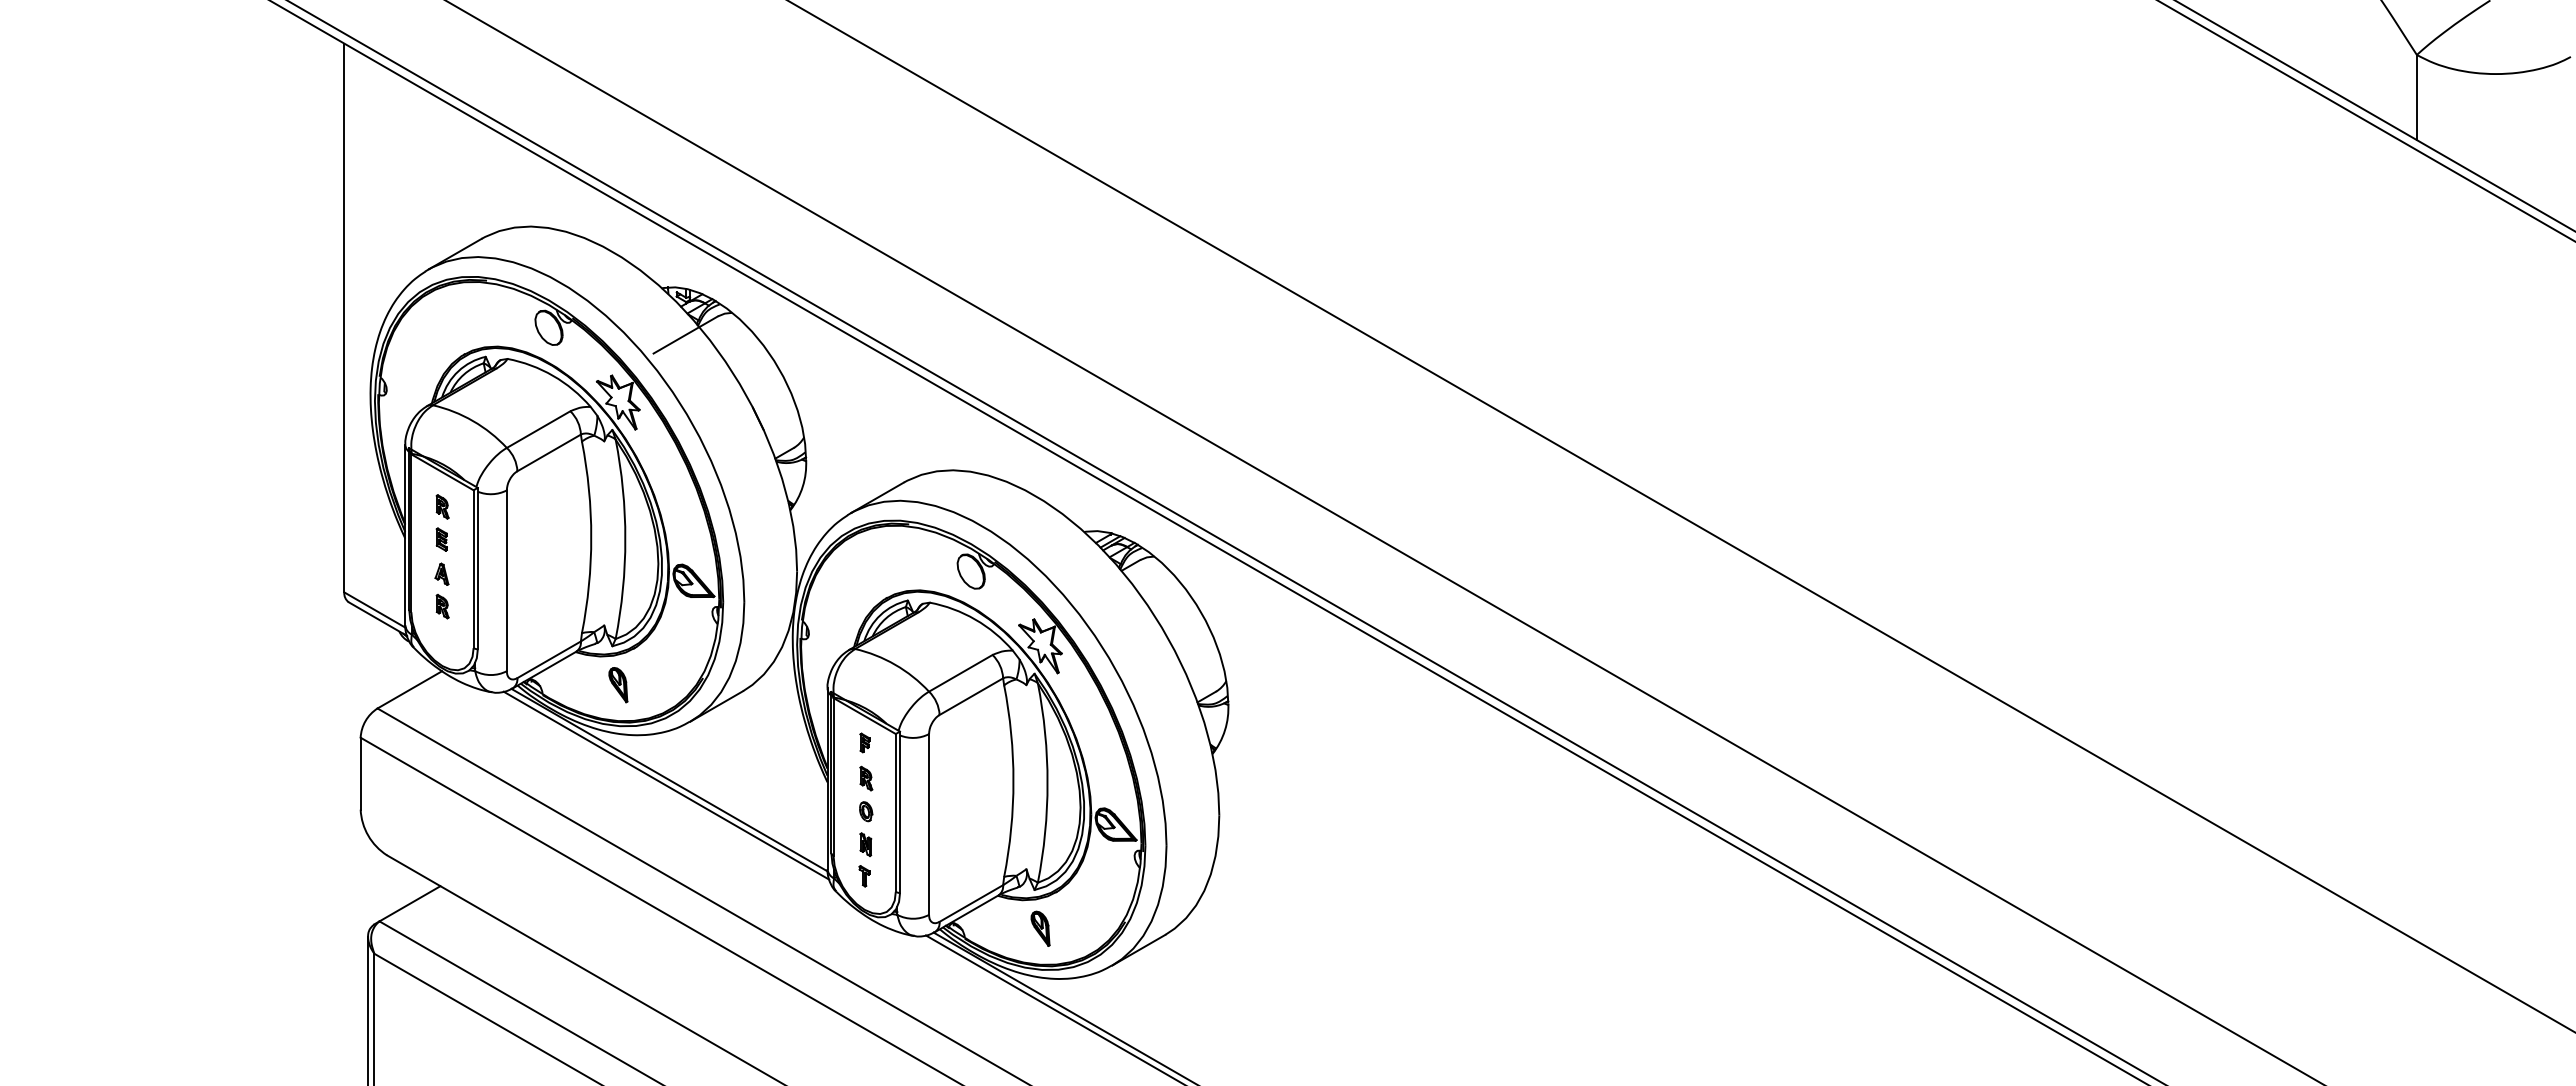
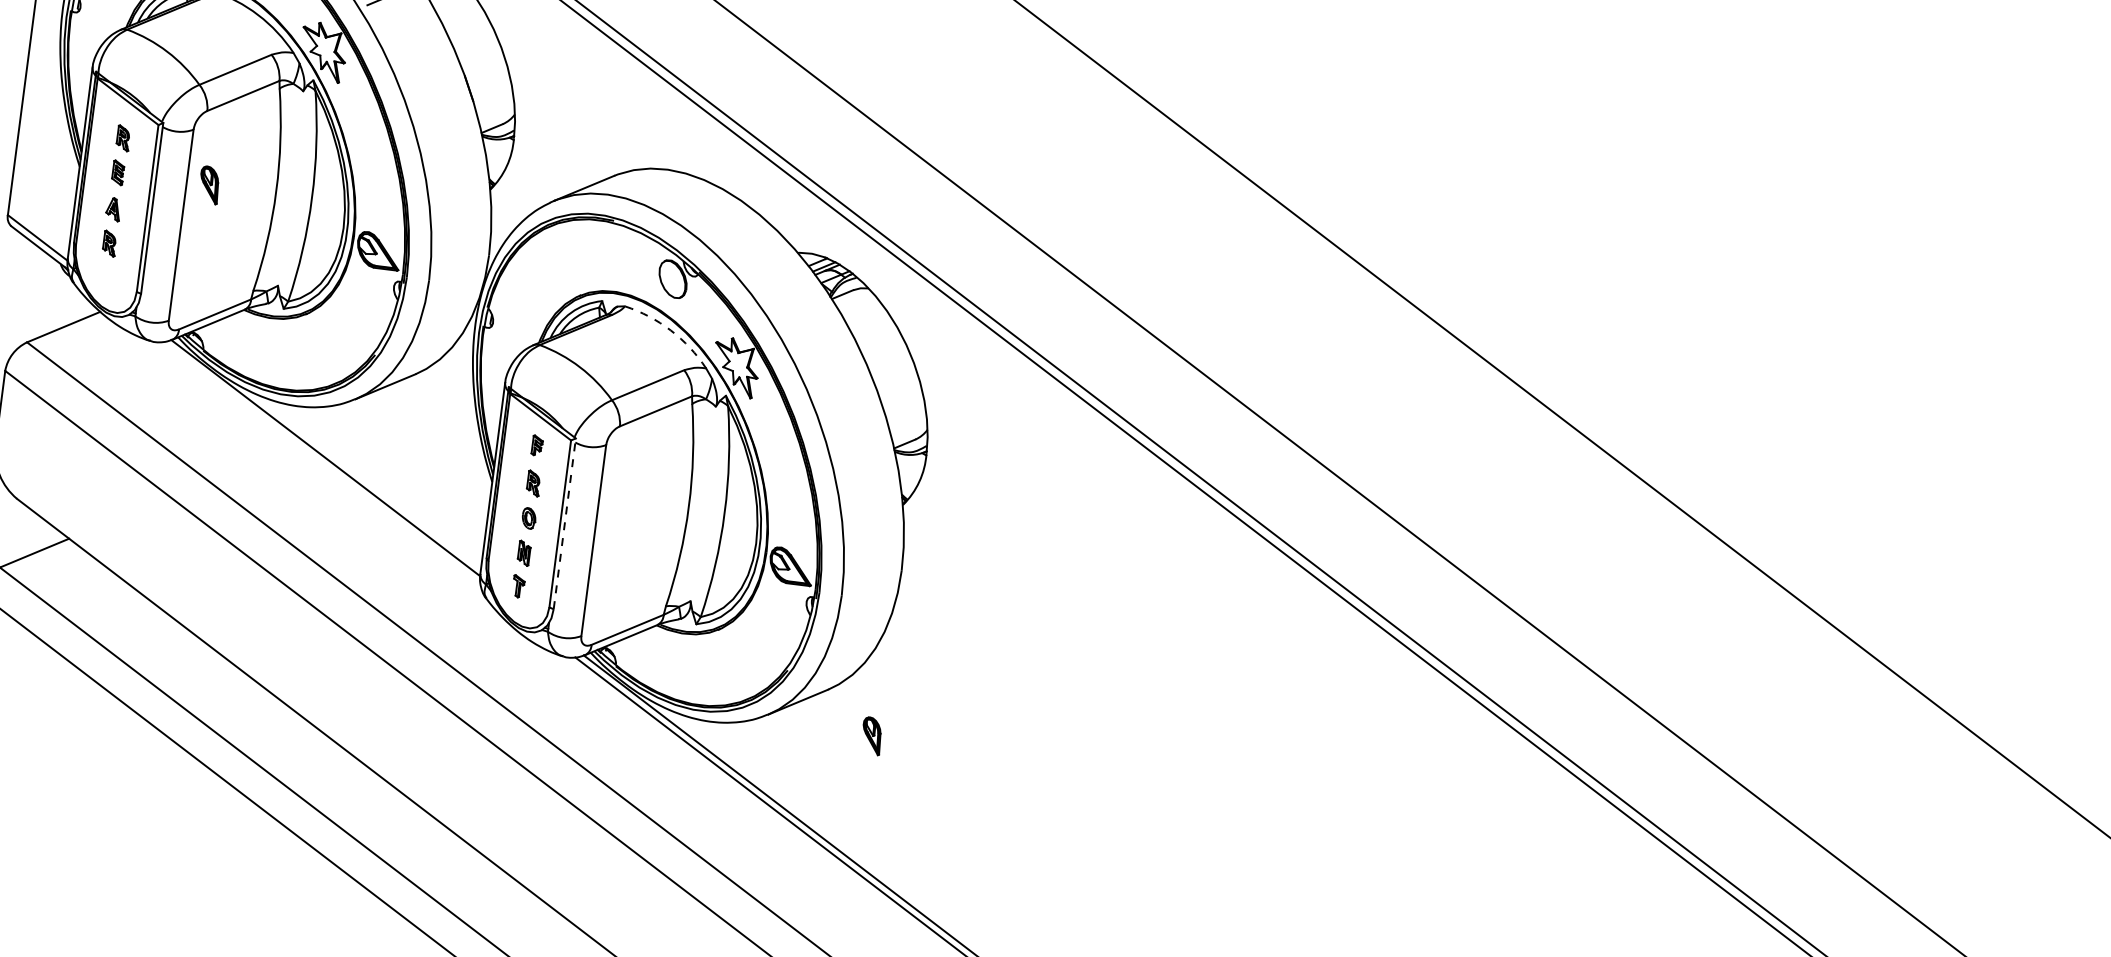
arc: (975, 619) -> (670, 330), solid -> dashed
part: (618, 685) -> (209, 185), moved
line: (666, 785) -> (321, 463), removed
line: (900, 812) -> (565, 523), solid -> dashed
part: (1040, 928) -> (871, 735), moved

